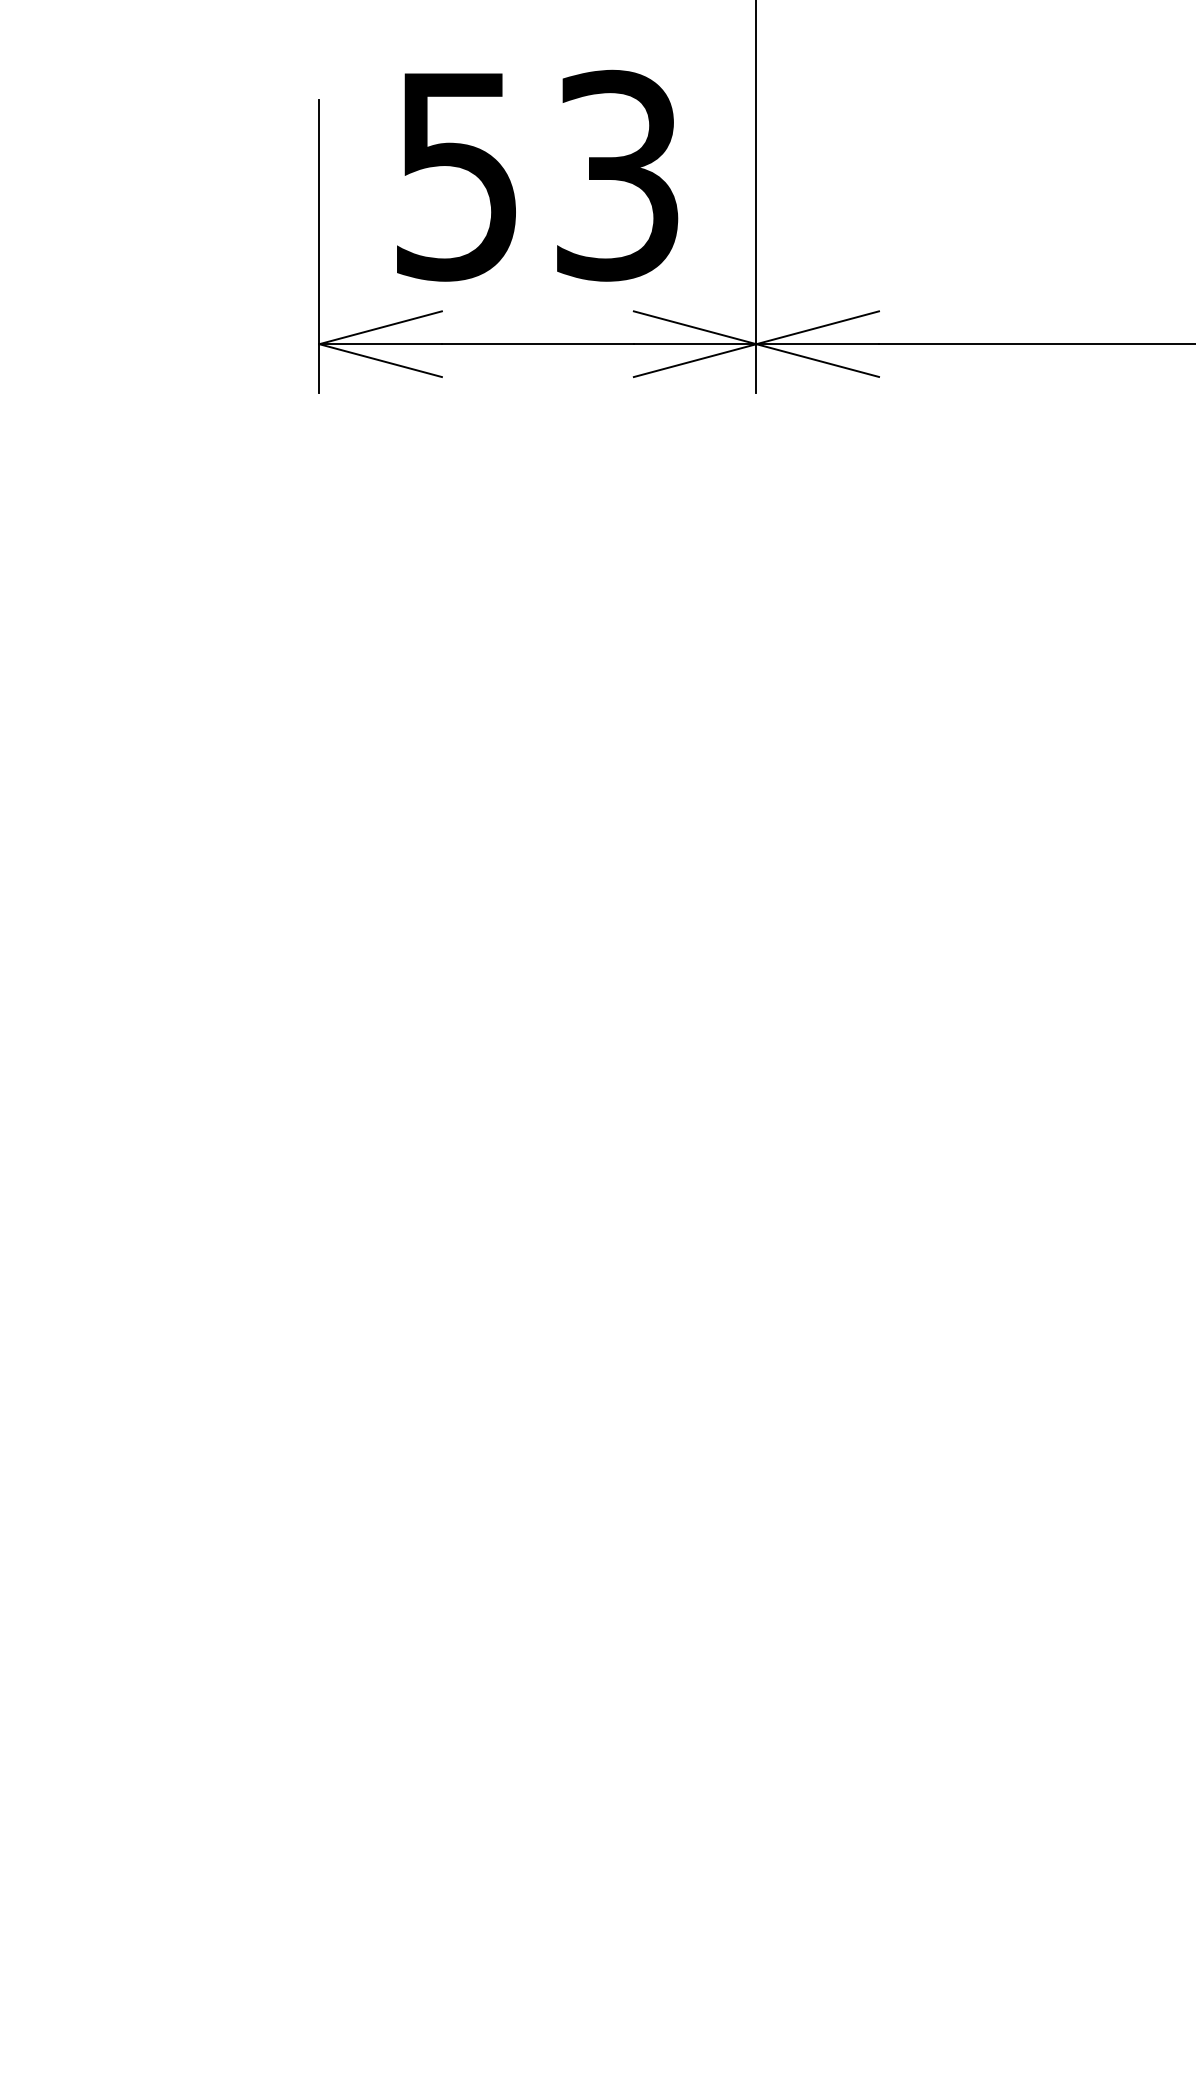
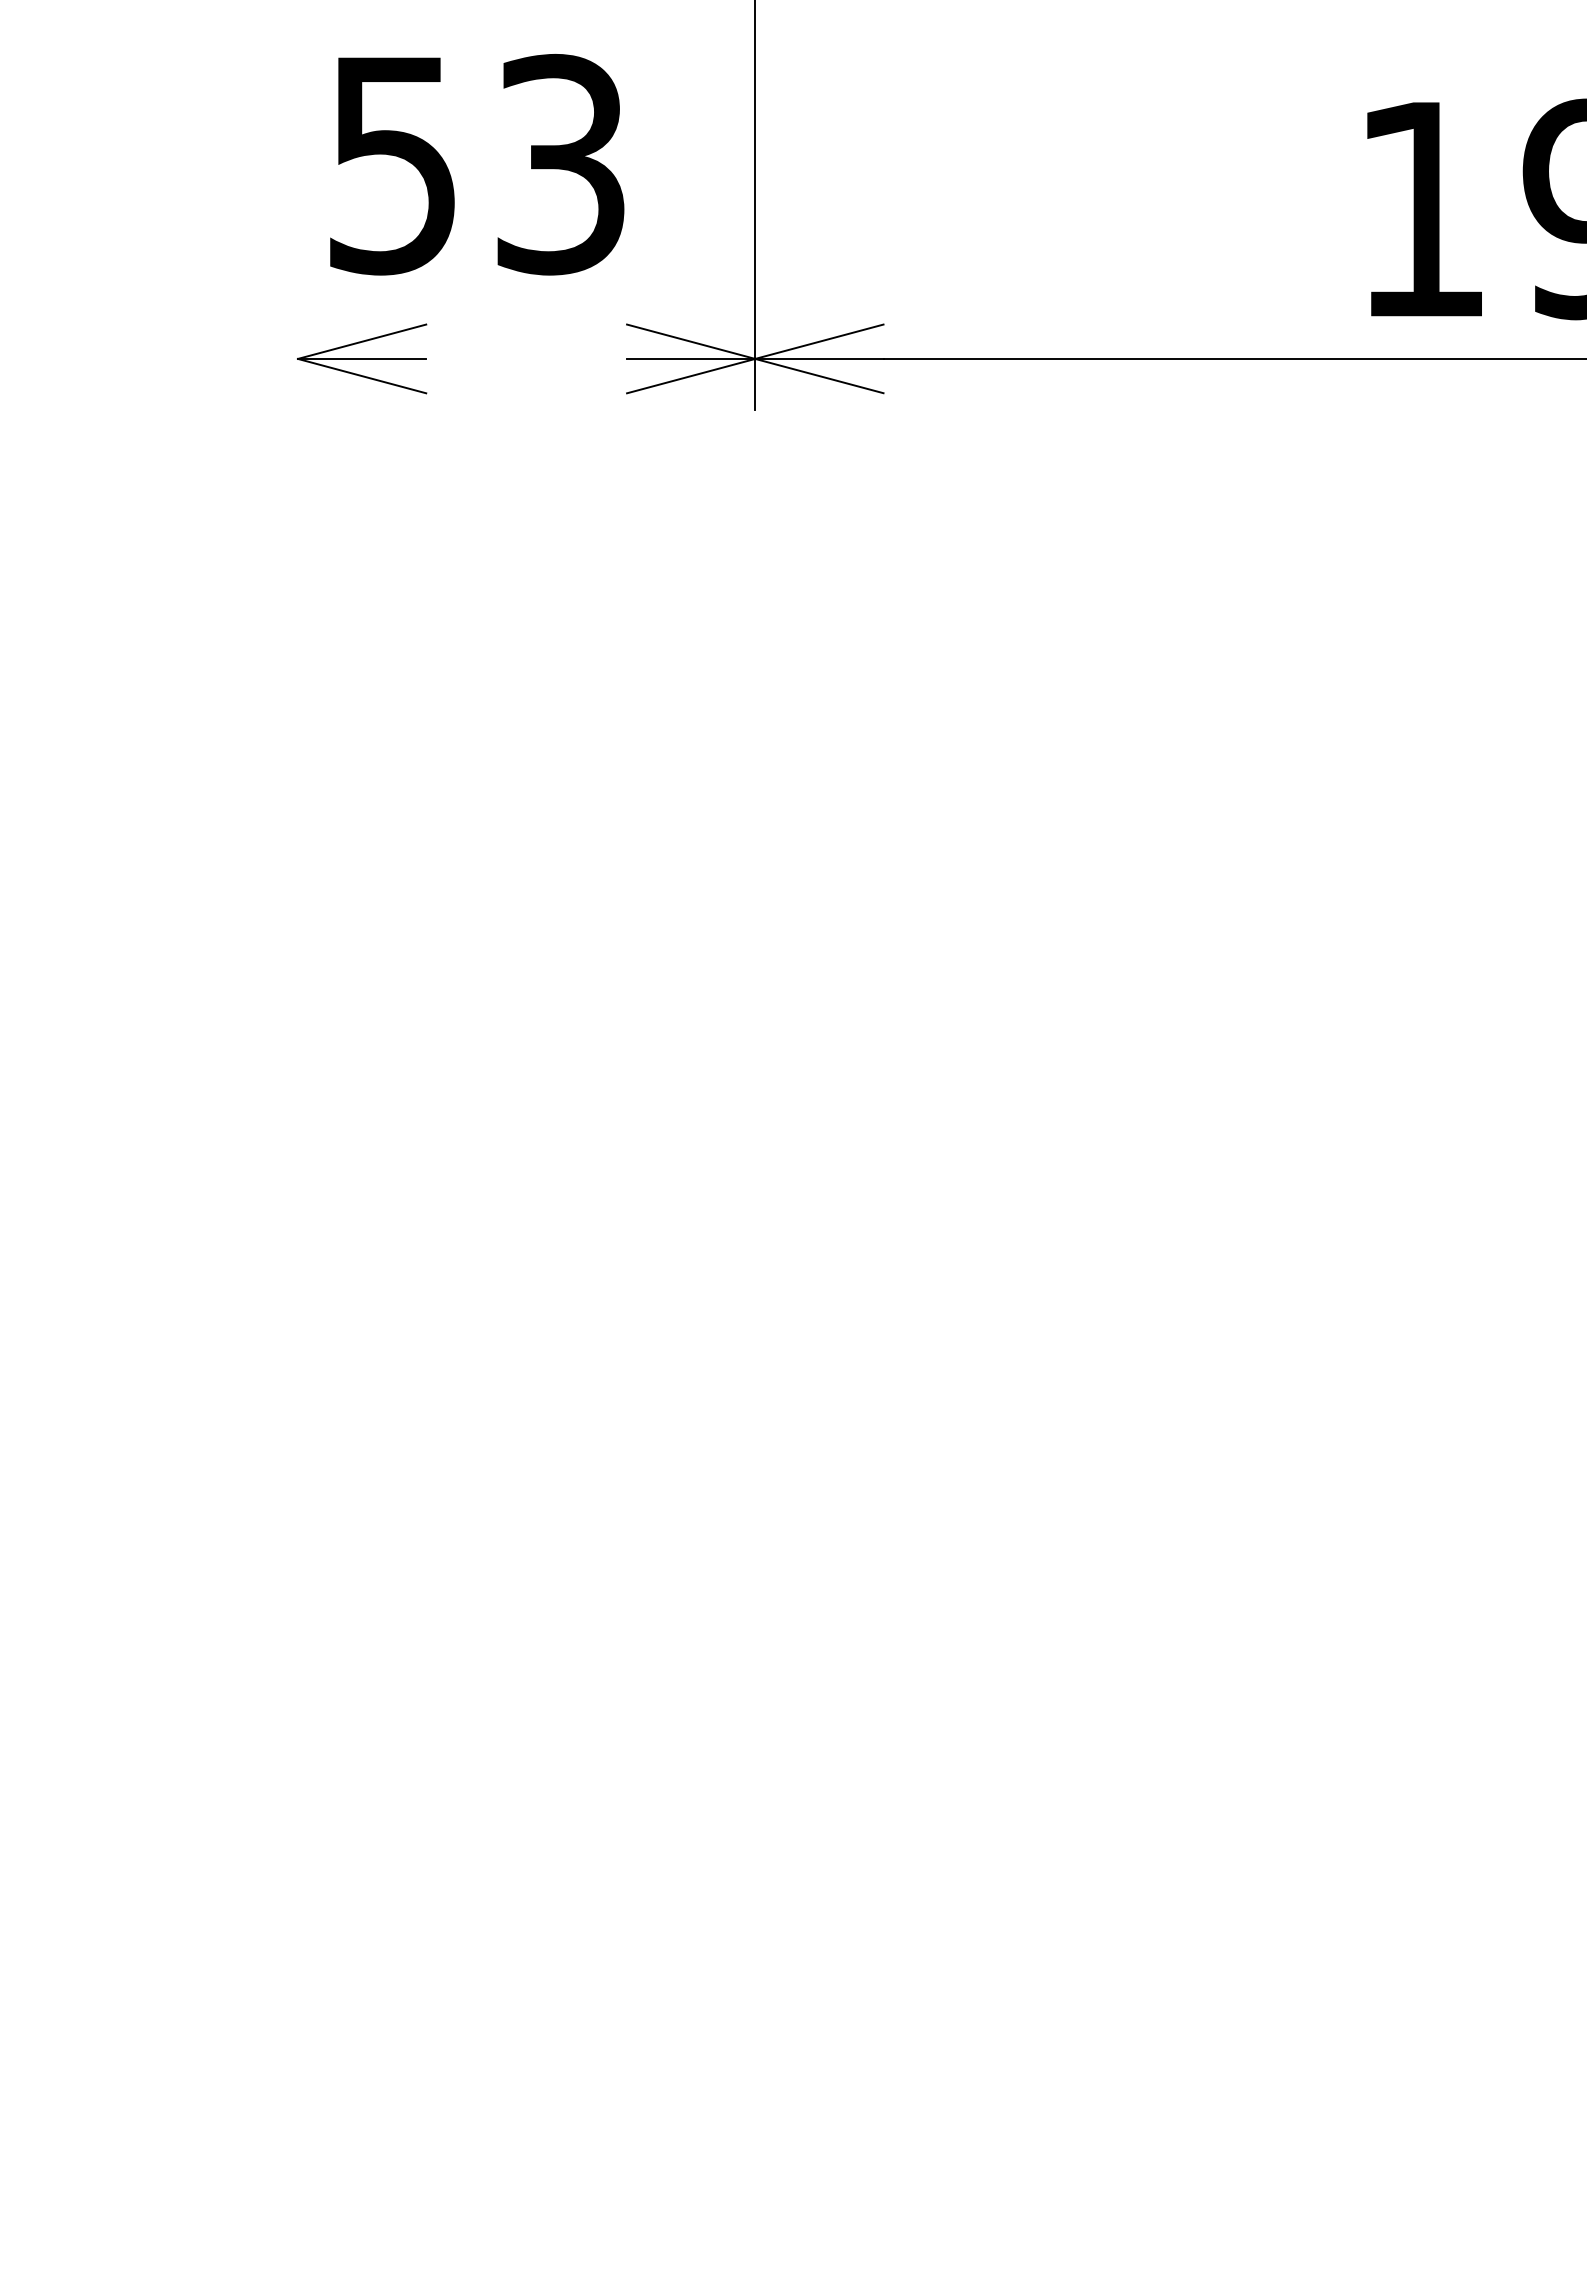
text: (537, 175) -> (477, 164), moved
line: (318, 246) -> (297, 256), removed
line: (537, 343) -> (526, 358), removed

